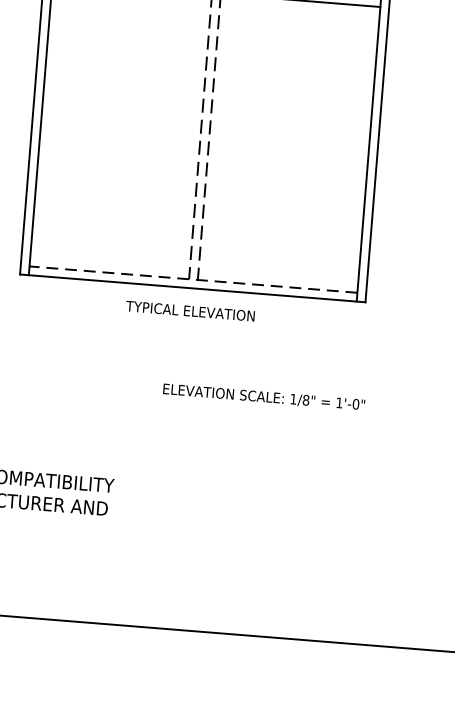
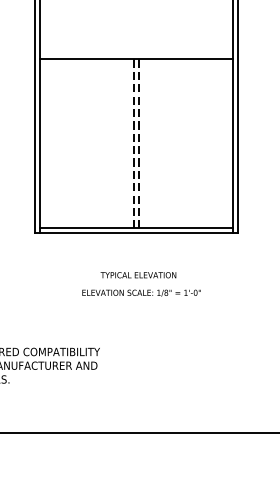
line: (193, 279) -> (136, 227), dashed -> solid
text: (190, 311) -> (138, 275), moved
text: (264, 396) -> (141, 292), moved

